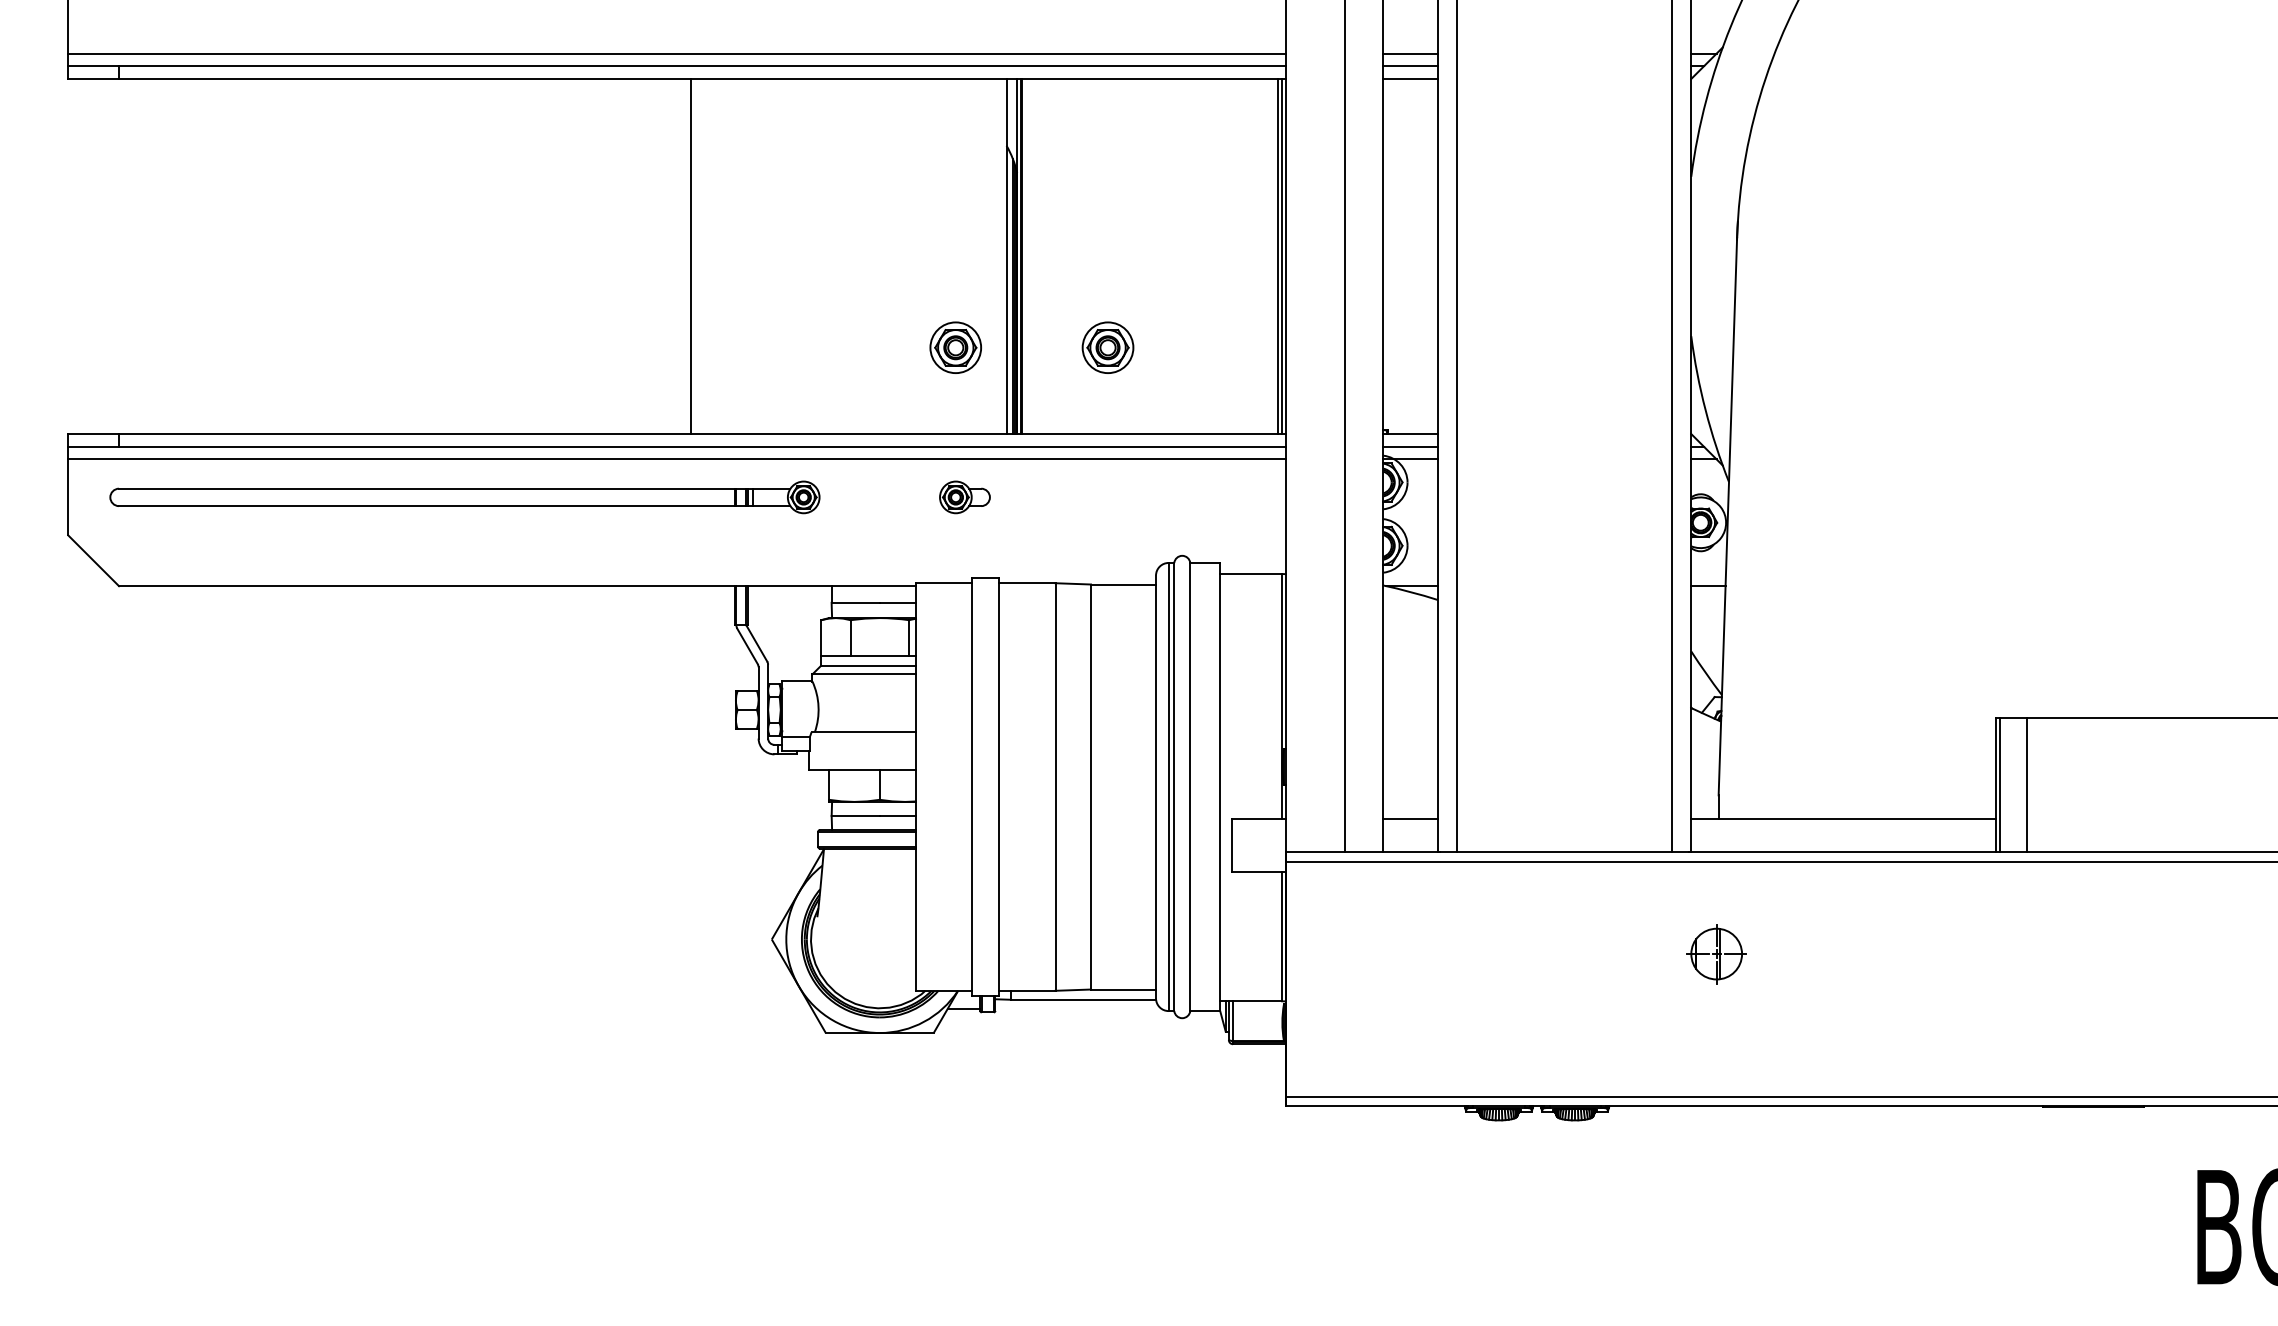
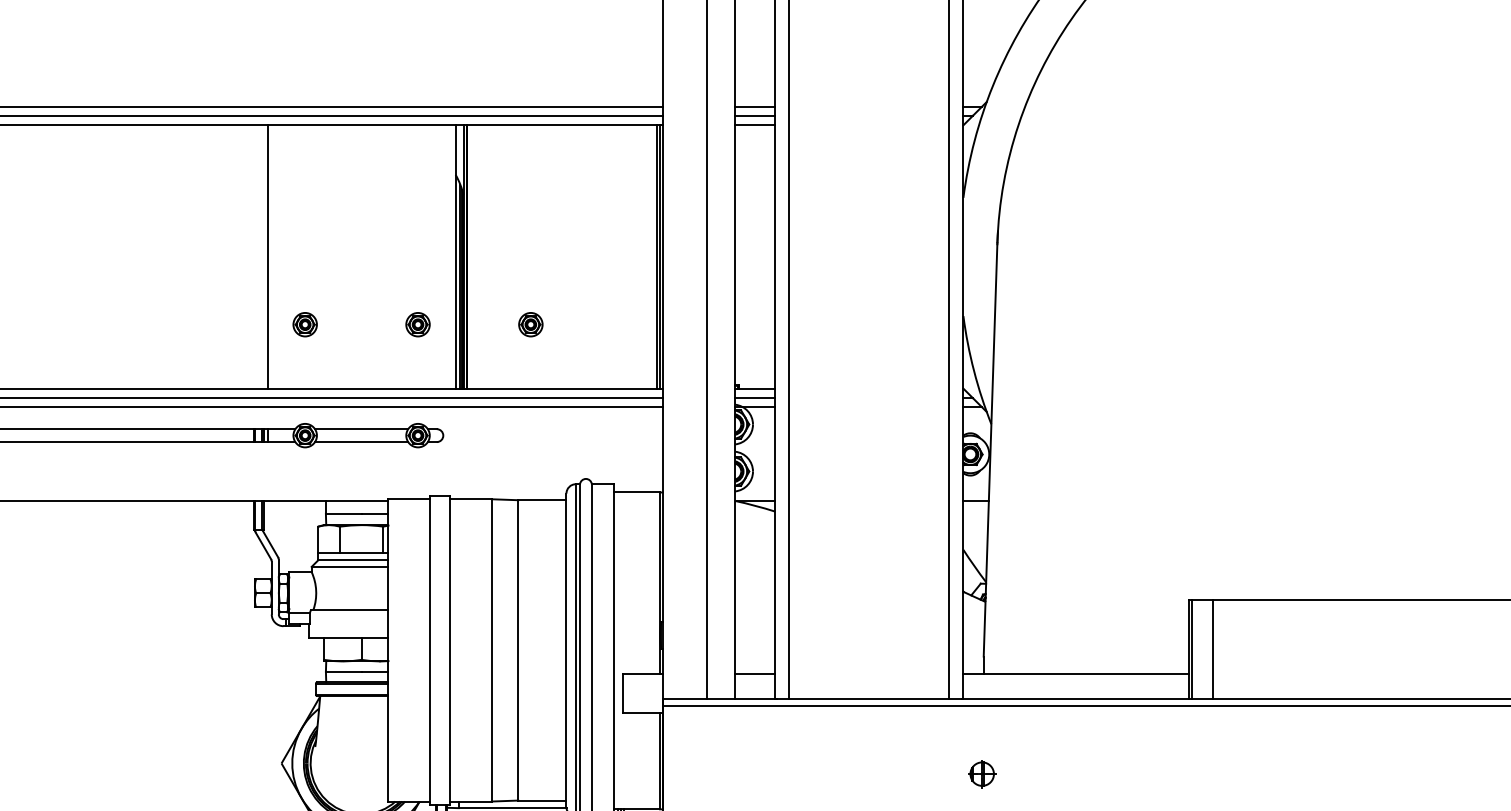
line: (691, 256) -> (267, 256), moved
part: (803, 347) -> (305, 324), added
part: (955, 347) -> (417, 324), size x0.62
part: (1107, 347) -> (530, 324), size x0.62
line: (879, 488) -> (361, 429), added
line: (879, 506) -> (361, 442), added
part: (1716, 953) -> (982, 773), size x0.62

